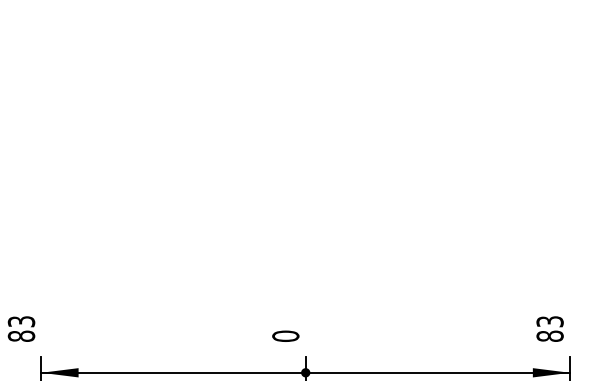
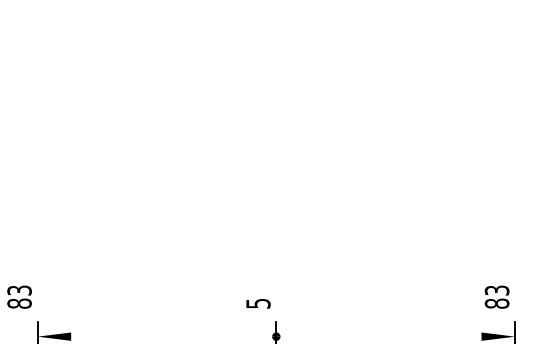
text: (285, 335) -> (258, 302), 0 -> 5
line: (305, 372) -> (276, 336), removed

